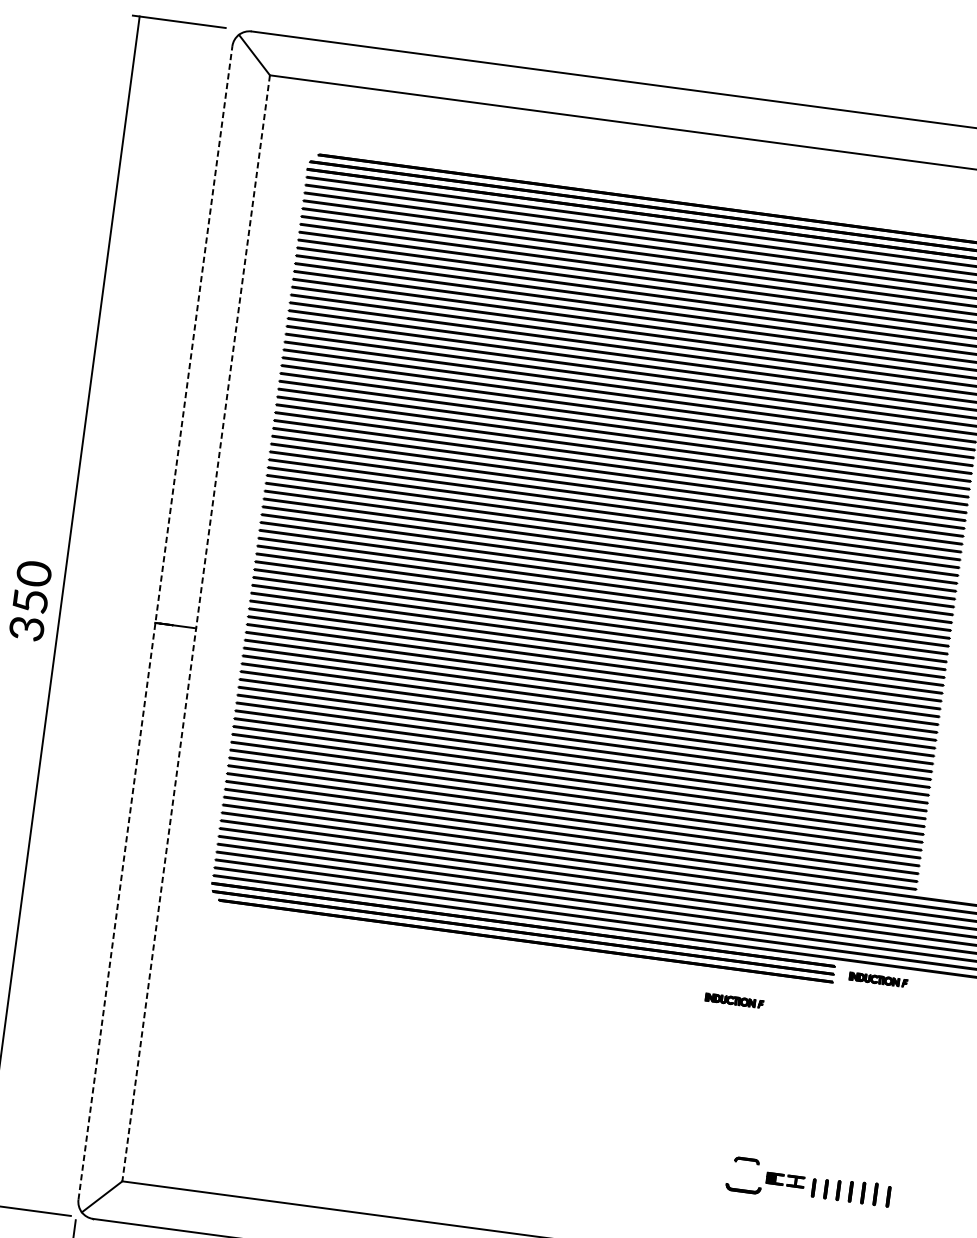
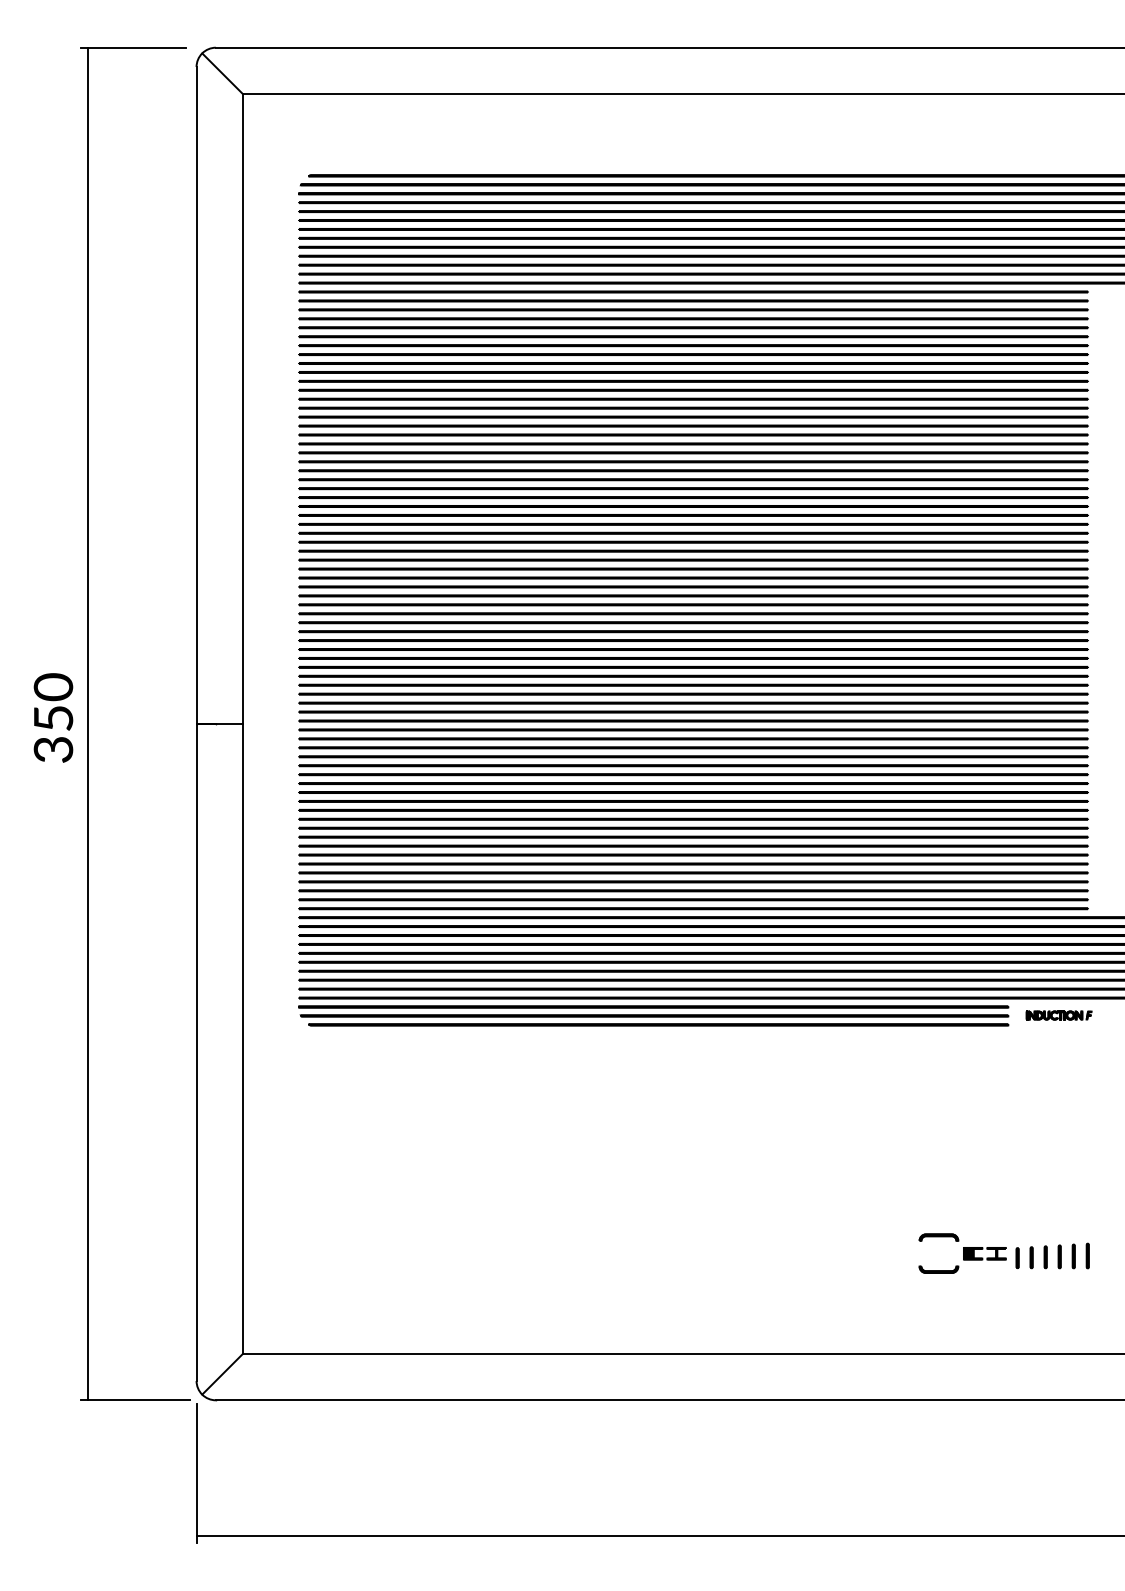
line: (155, 623) -> (196, 724), dashed -> solid
line: (195, 628) -> (242, 724), dashed -> solid
part: (734, 1000) -> (900, 1060), removed
part: (746, 1160) -> (938, 1237), size x1.43
line: (888, 1196) -> (1102, 1256), removed

